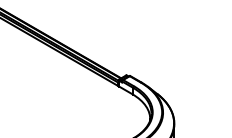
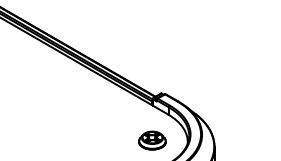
part: (118, 117) -> (152, 140), added

